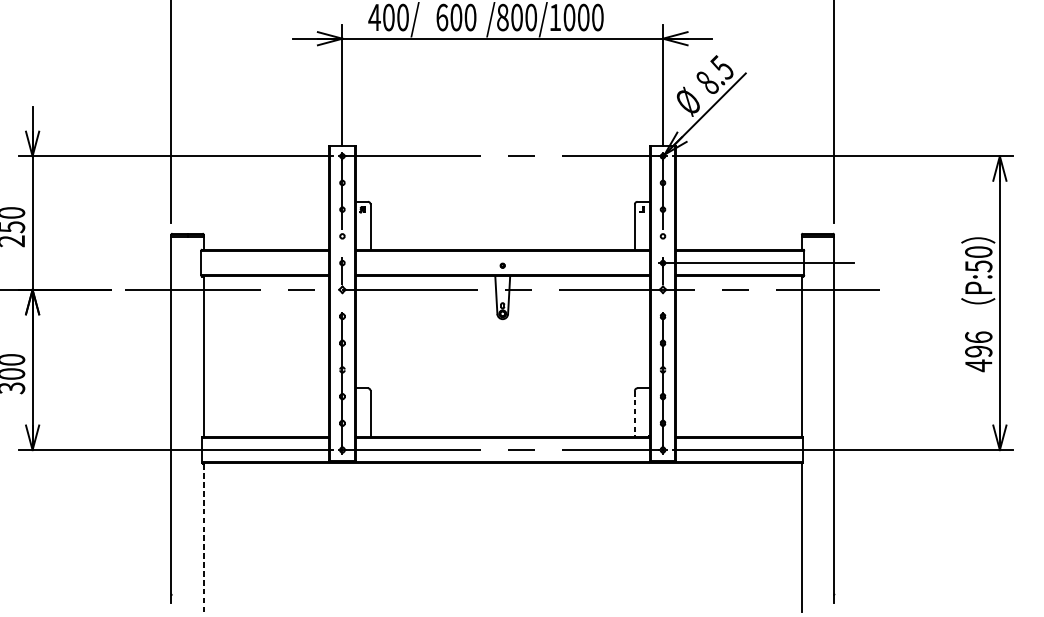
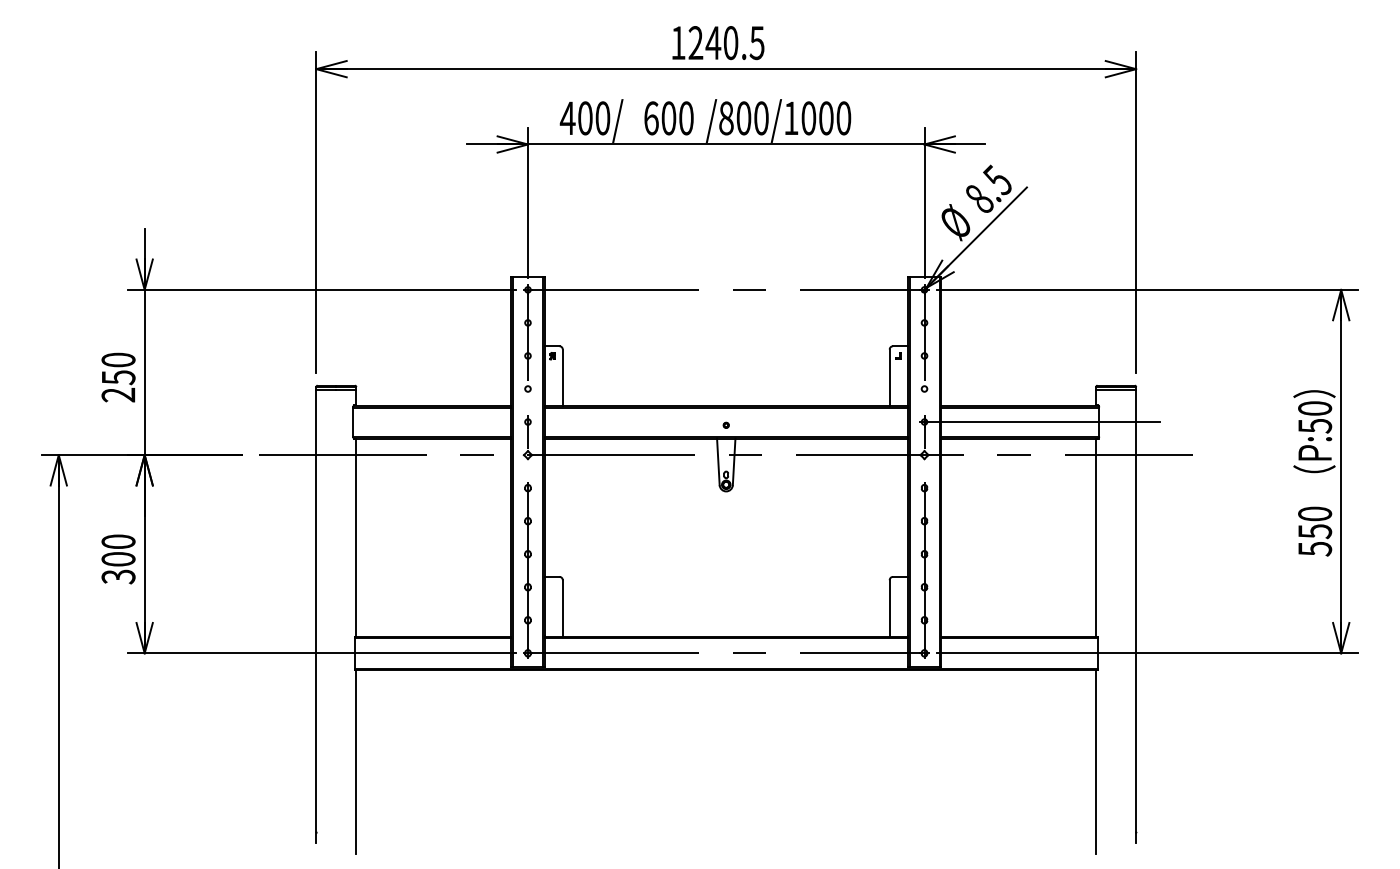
text: (979, 351) -> (1315, 531), 496 -> 550
line: (634, 414) -> (889, 609), dashed -> solid
line: (203, 537) -> (356, 761), dashed -> solid

